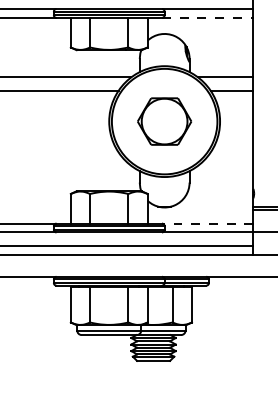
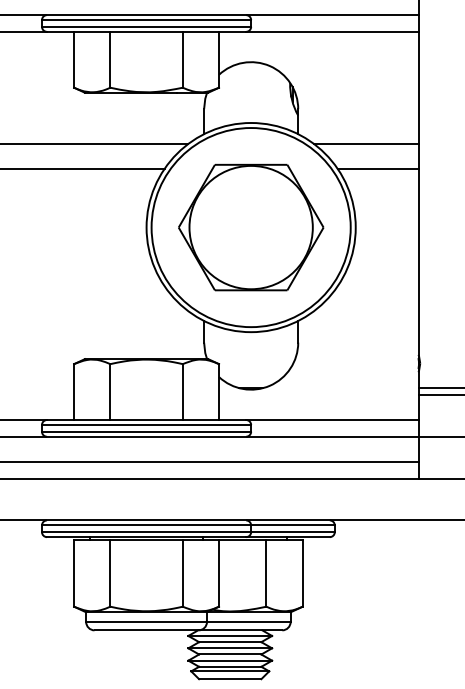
line: (207, 17) -> (331, 31), dashed -> solid
part: (164, 121) -> (250, 227), size x1.43
line: (207, 223) -> (331, 419), dashed -> solid

